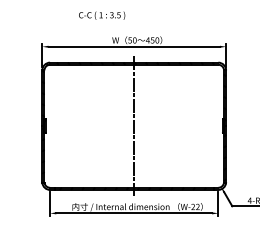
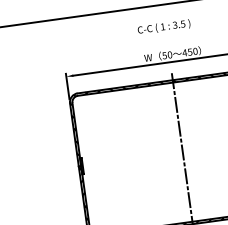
text: (102, 15) -> (164, 26), moved

